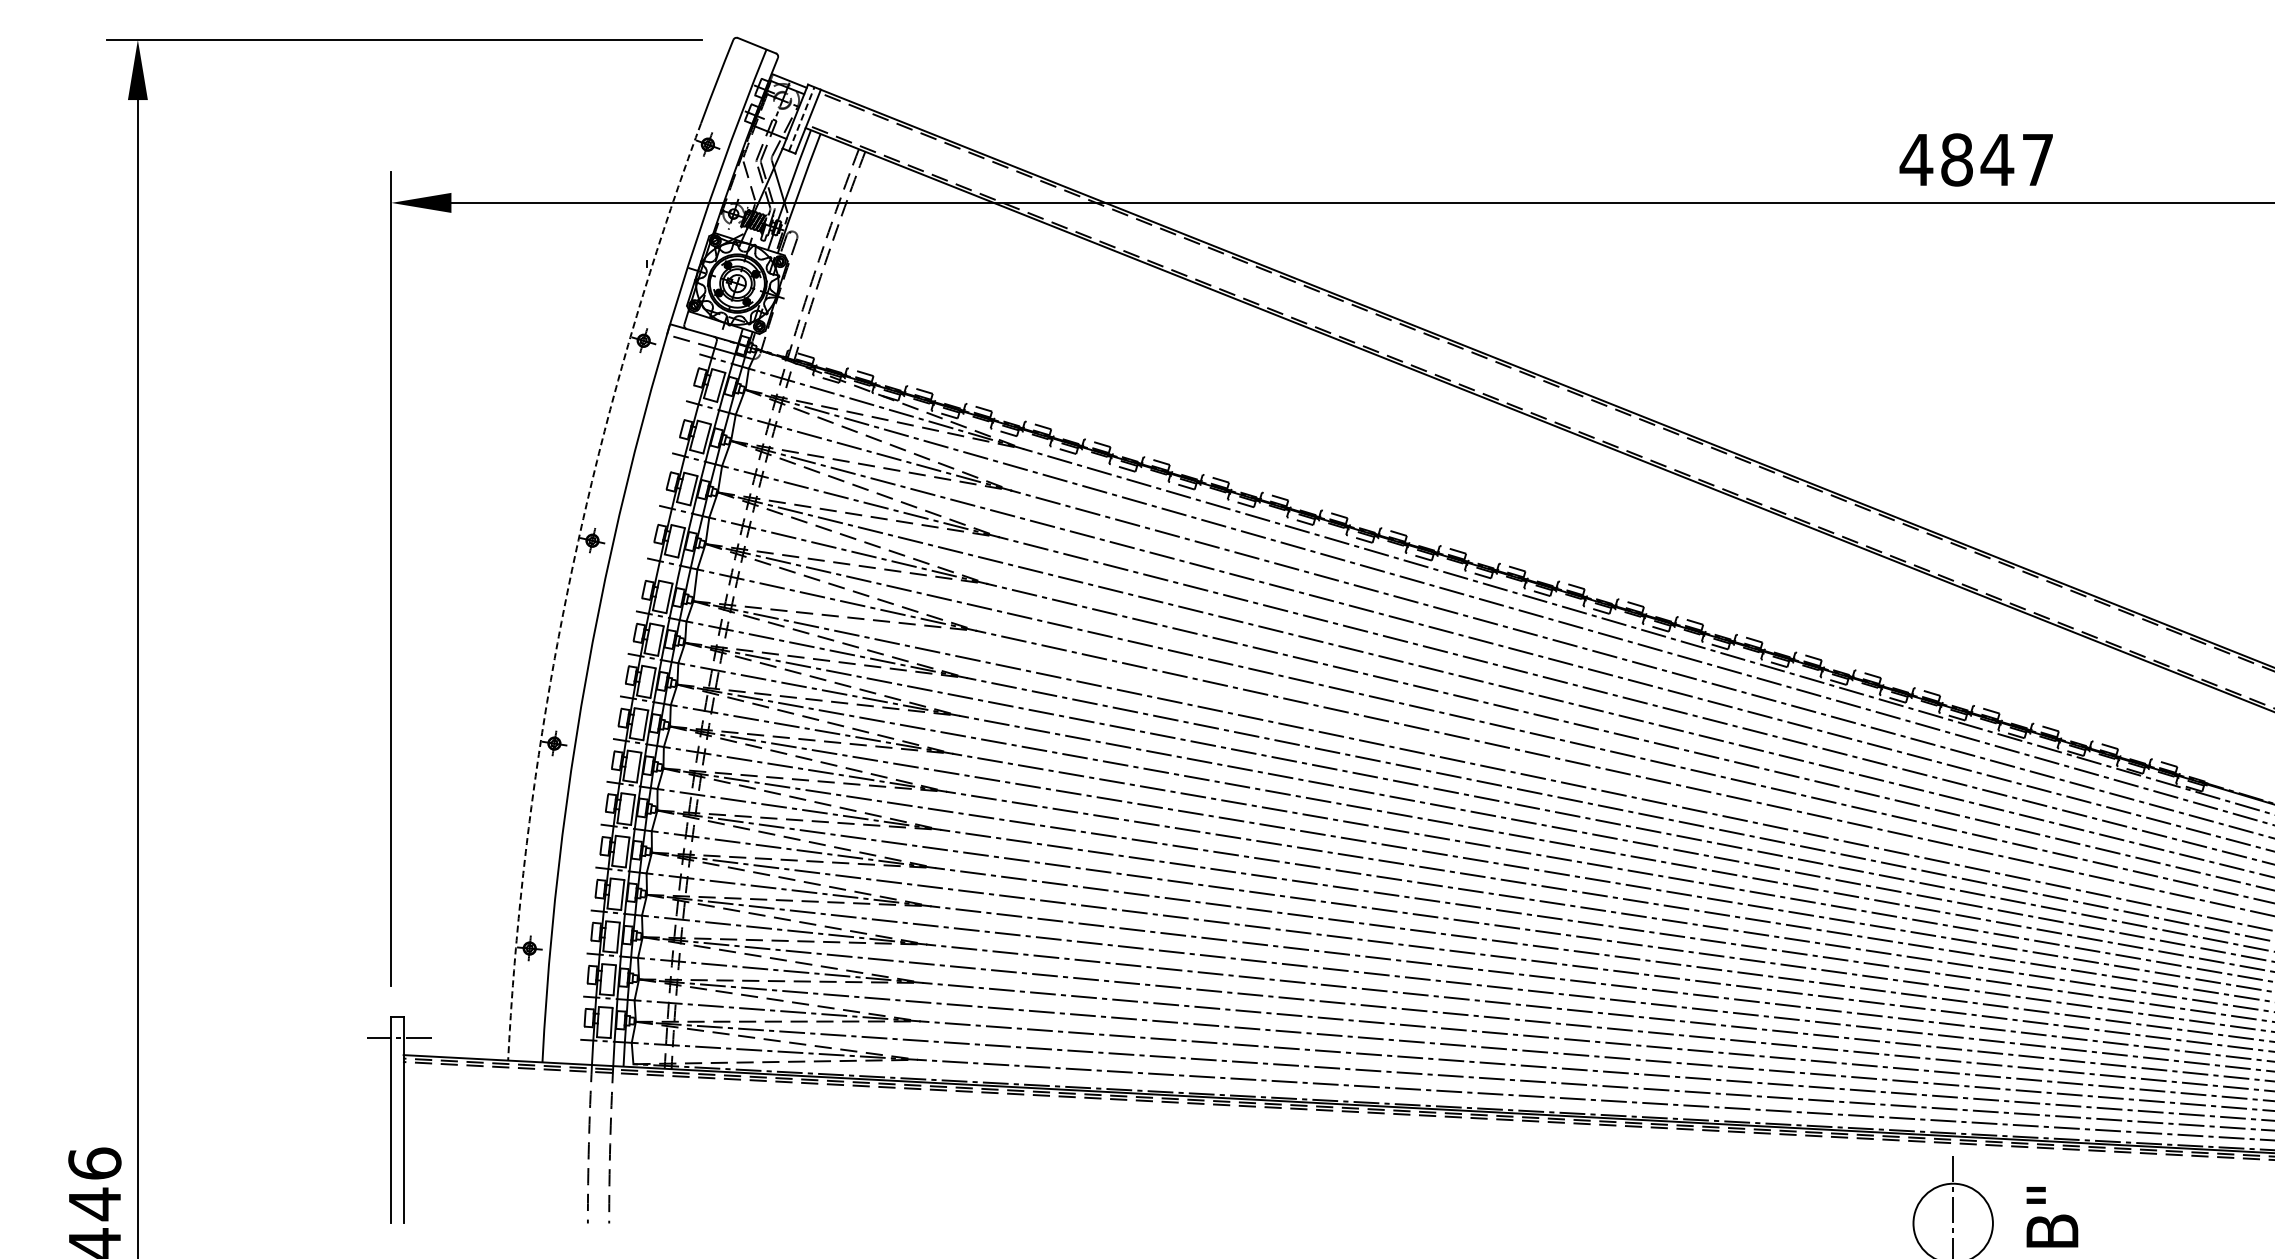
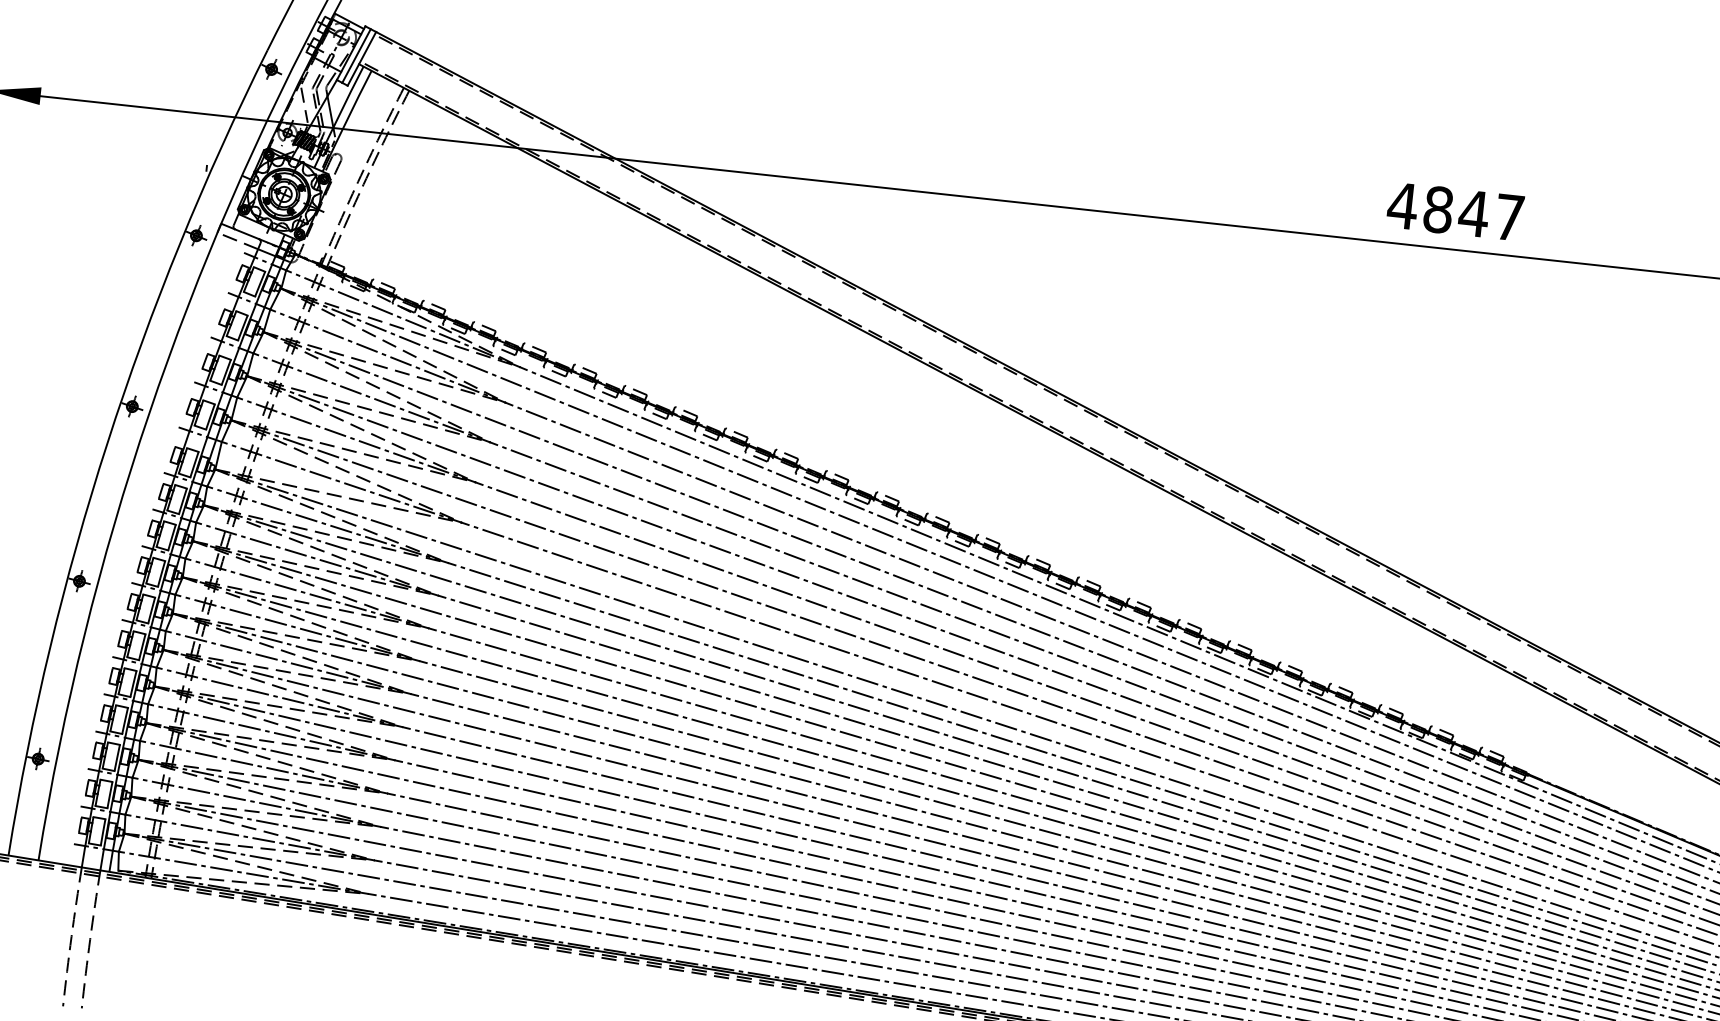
line: (801, 118) -> (356, 55), dashed -> solid
text: (1975, 159) -> (1454, 211), moved
arc: (569, 584) -> (107, 442), dashed -> solid

